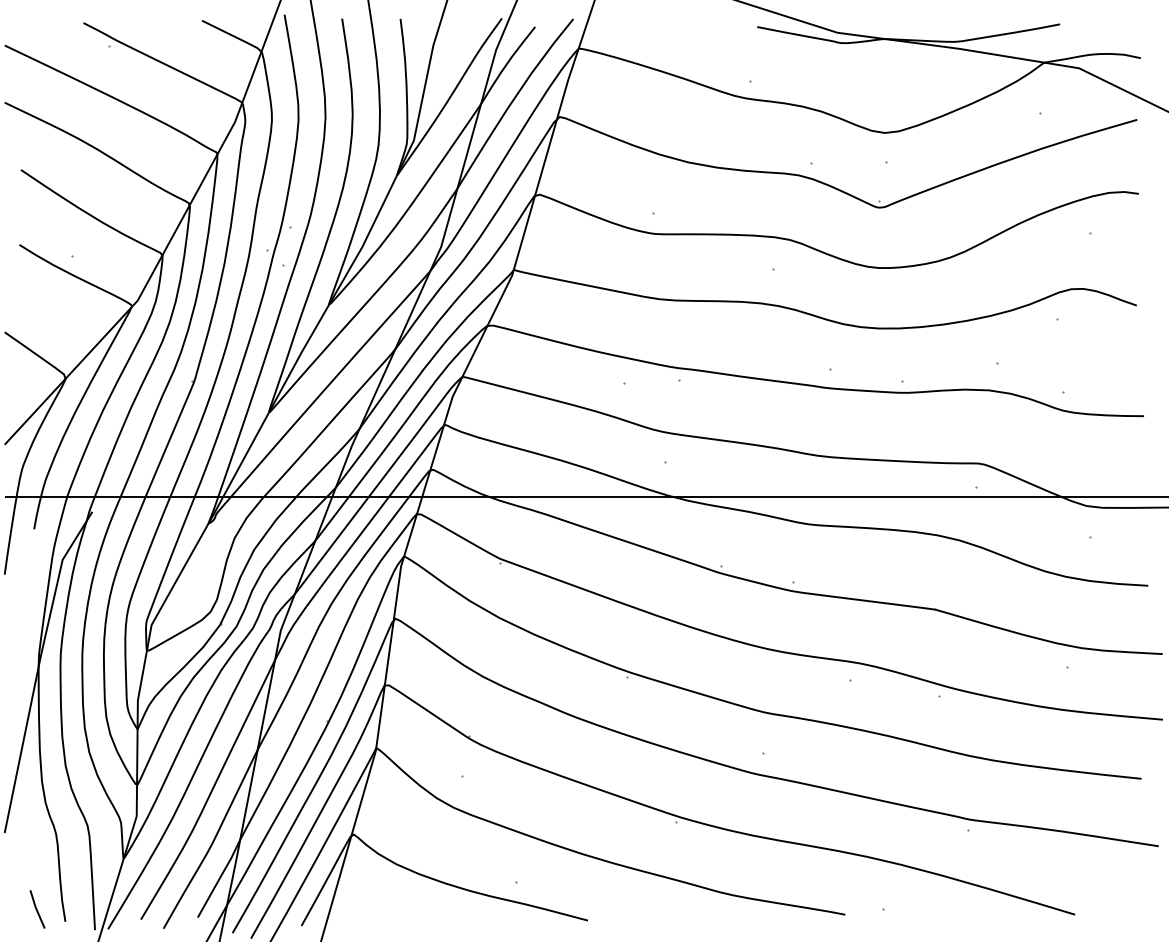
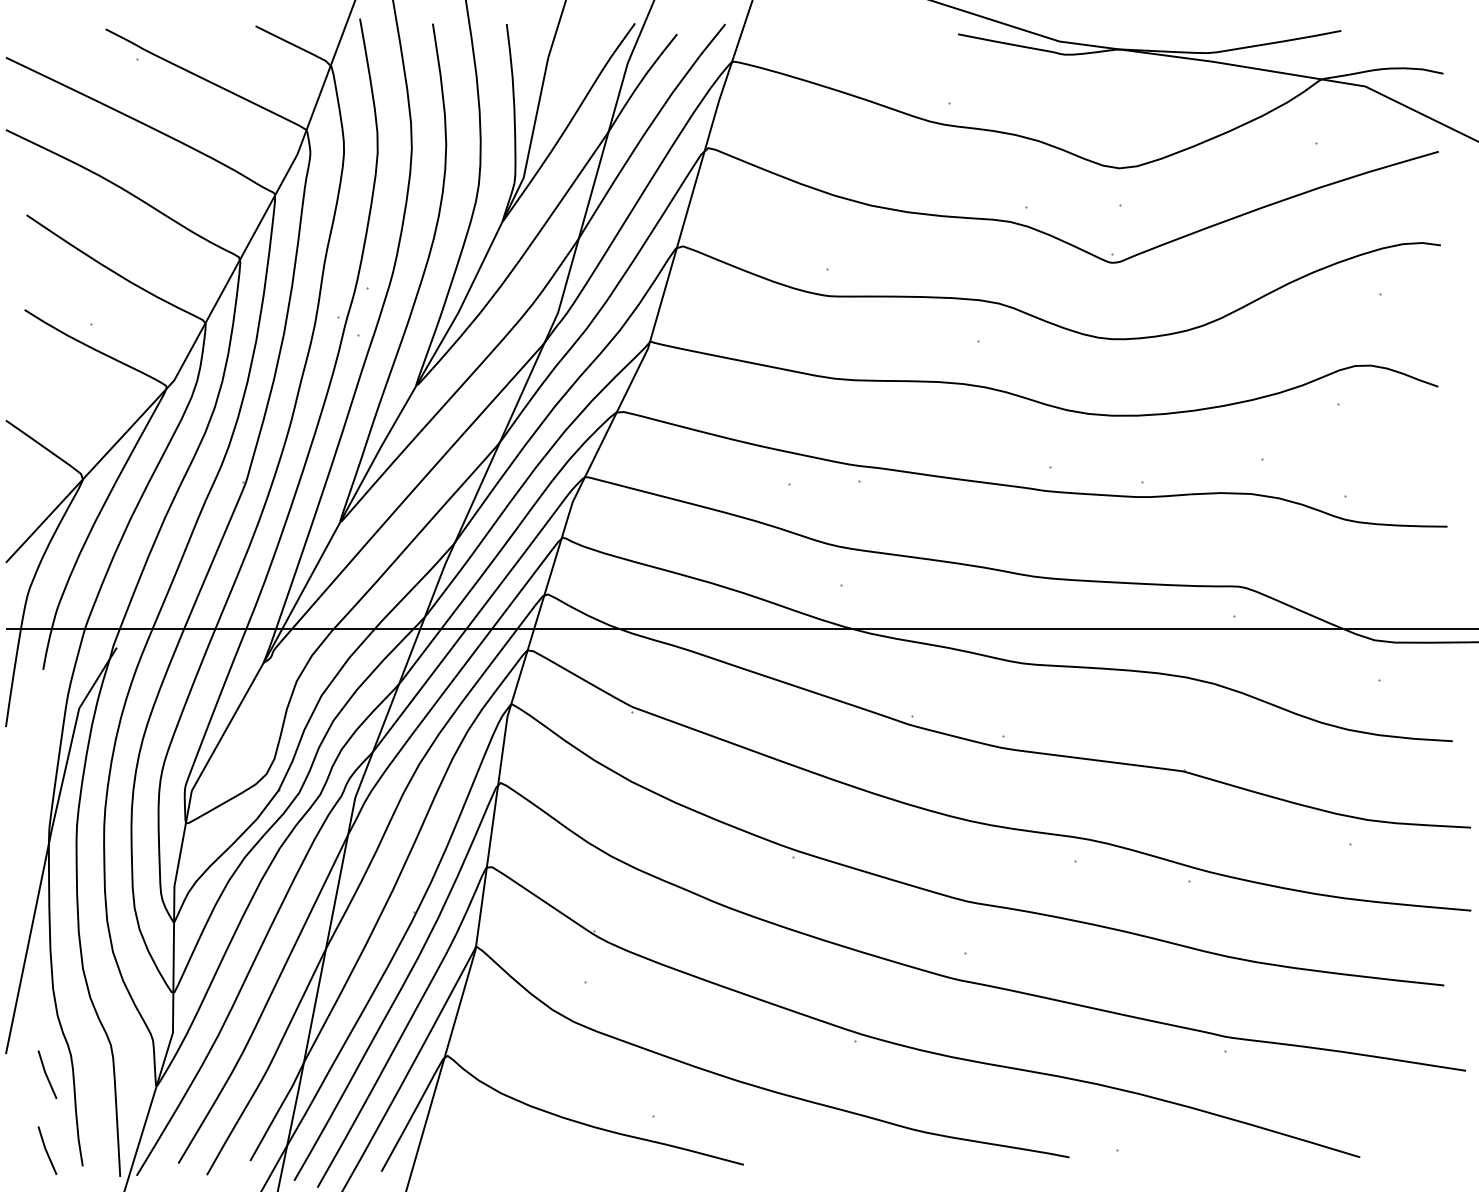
line: (37, 849) -> (47, 1074), added

